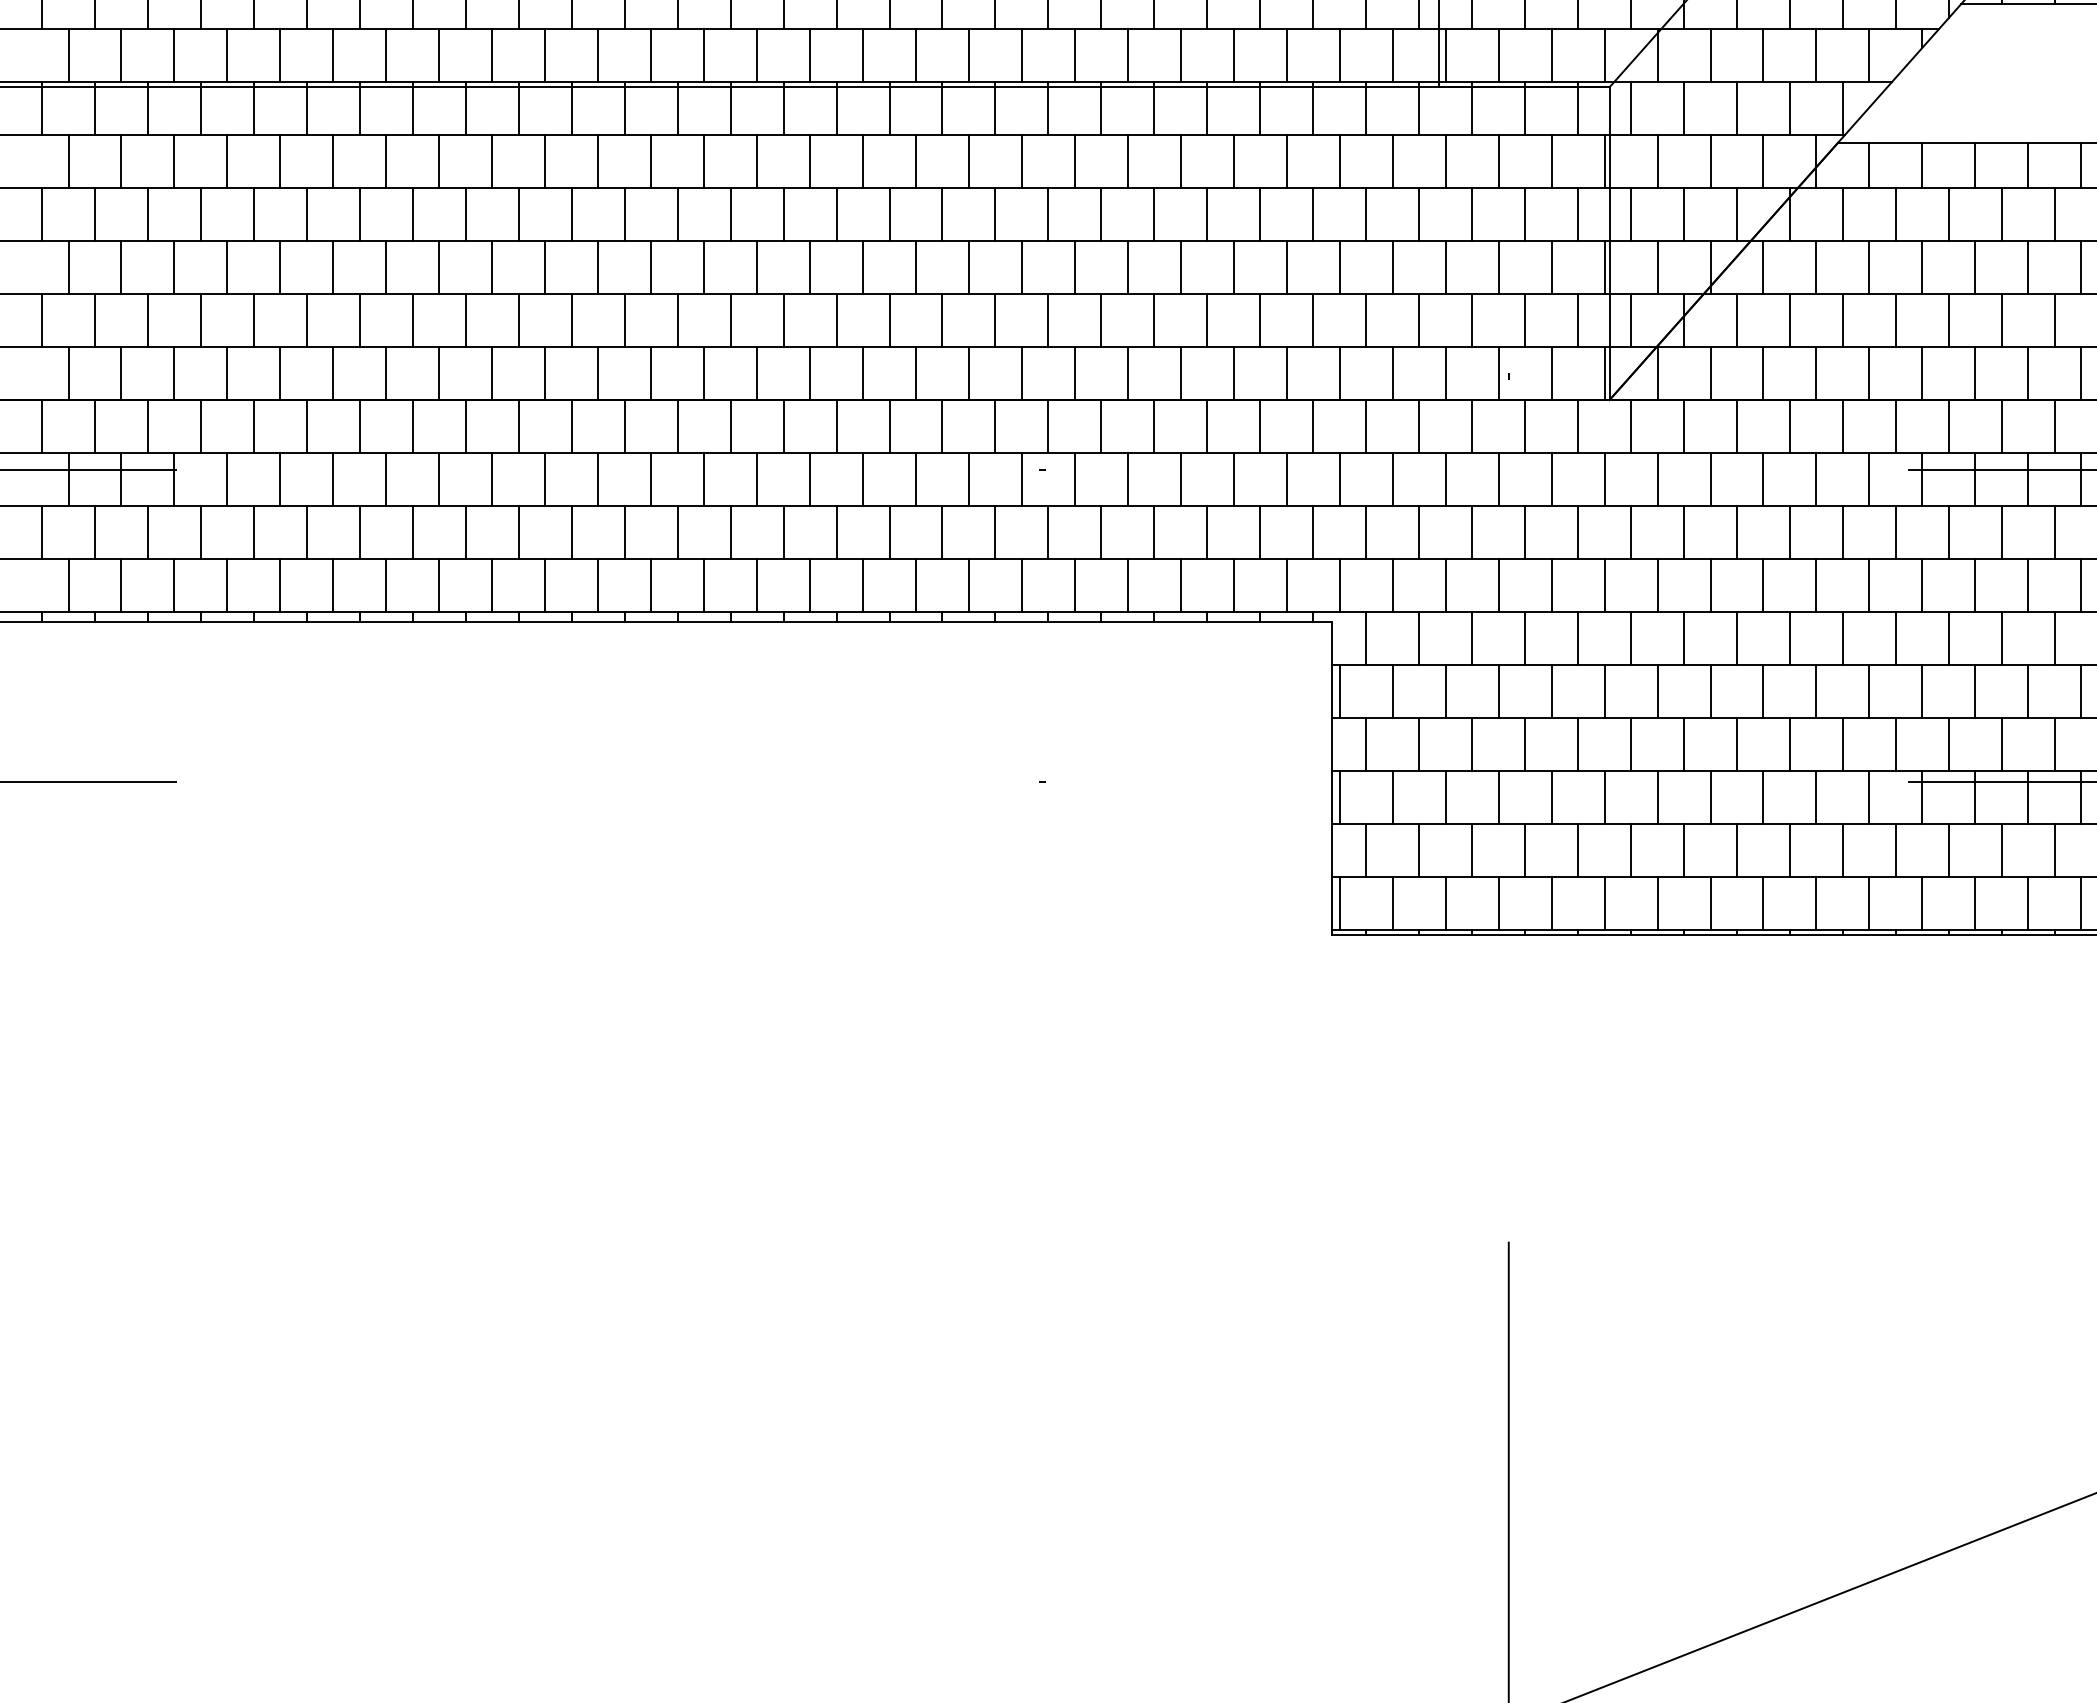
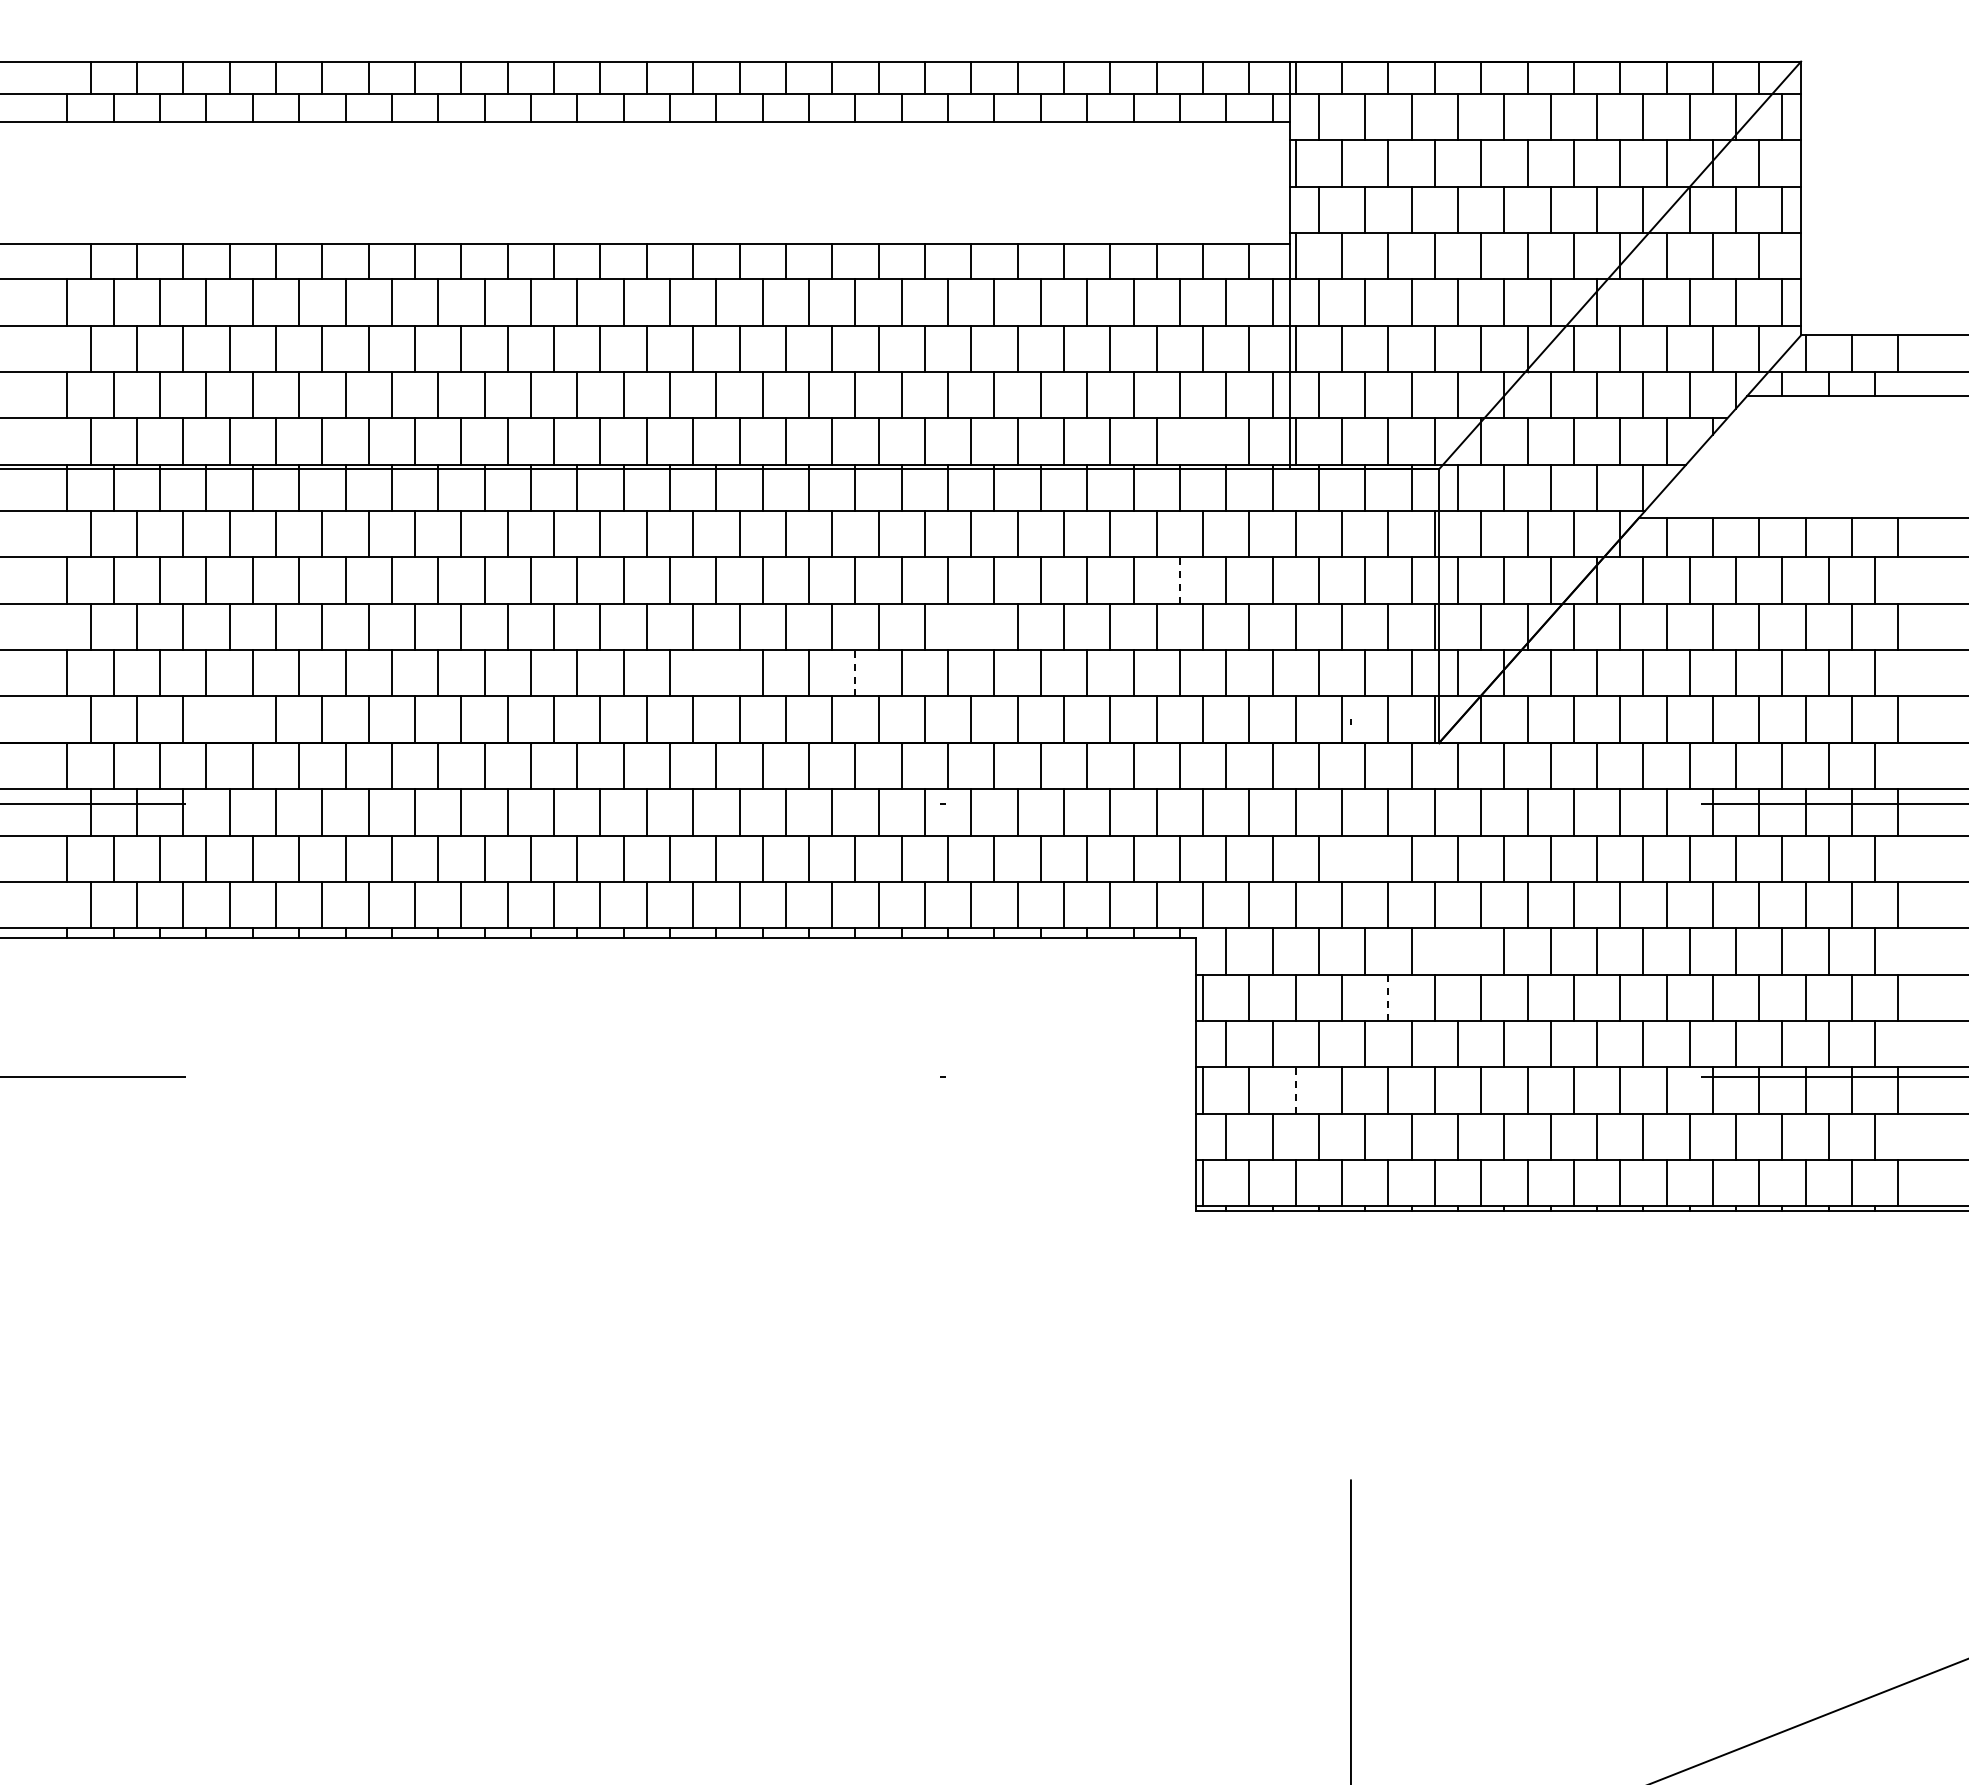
line: (1340, 55) -> (1203, 441), removed
line: (1312, 214) -> (1179, 580), solid -> dashed
line: (1075, 267) -> (971, 626), removed
line: (942, 319) -> (855, 672), solid -> dashed
line: (783, 320) -> (716, 673), removed
line: (227, 373) -> (229, 719), removed
line: (1525, 532) -> (1365, 858), removed
line: (1631, 638) -> (1458, 951), removed
line: (1551, 691) -> (1388, 997), solid -> dashed
line: (1445, 796) -> (1295, 1089), solid -> dashed

